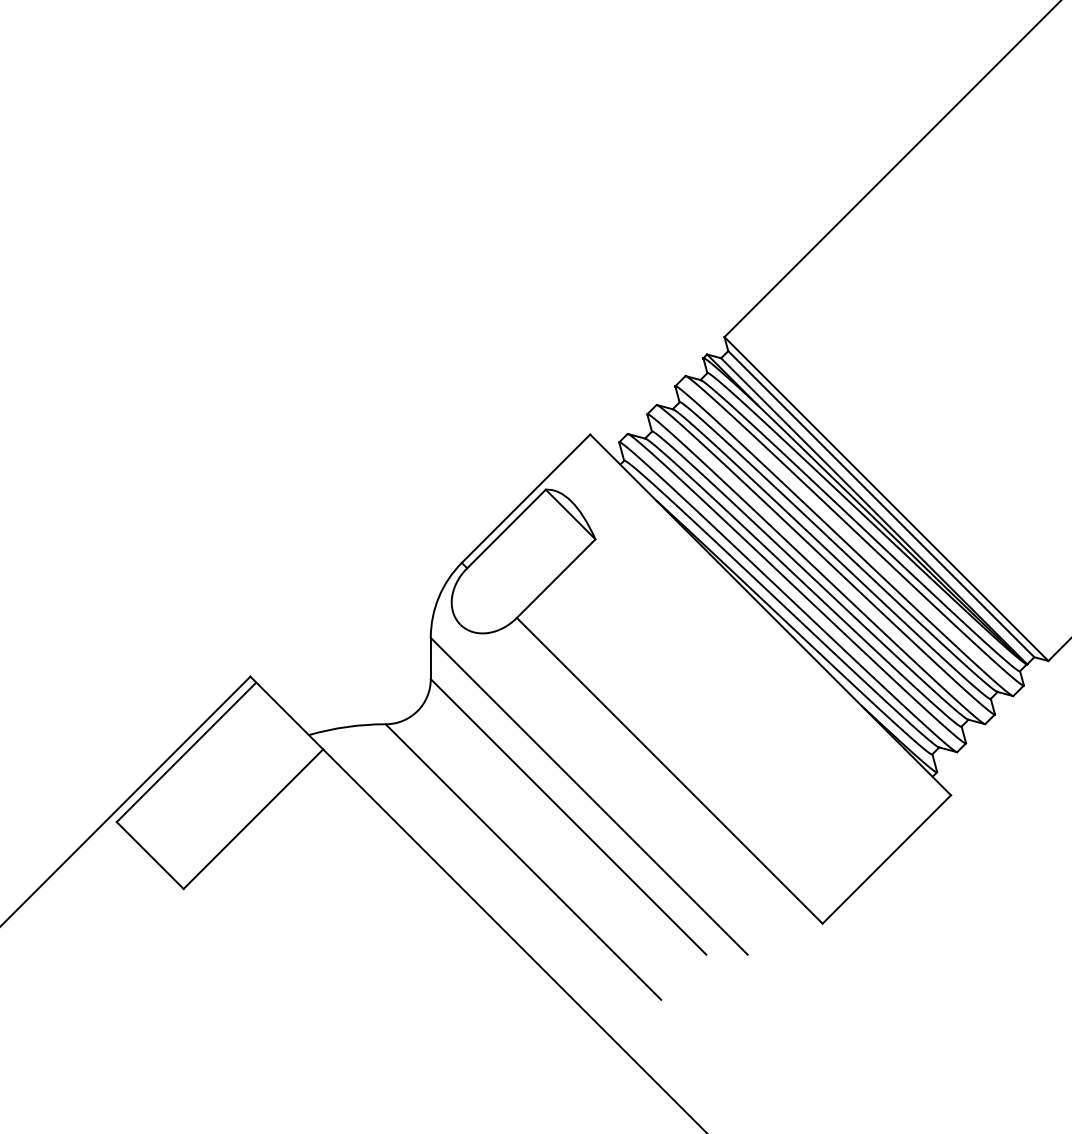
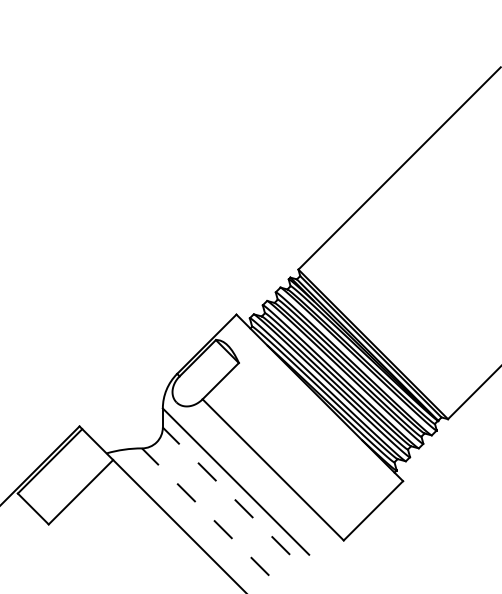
line: (568, 817) -> (226, 491), solid -> dashed
line: (523, 863) -> (205, 512), solid -> dashed

